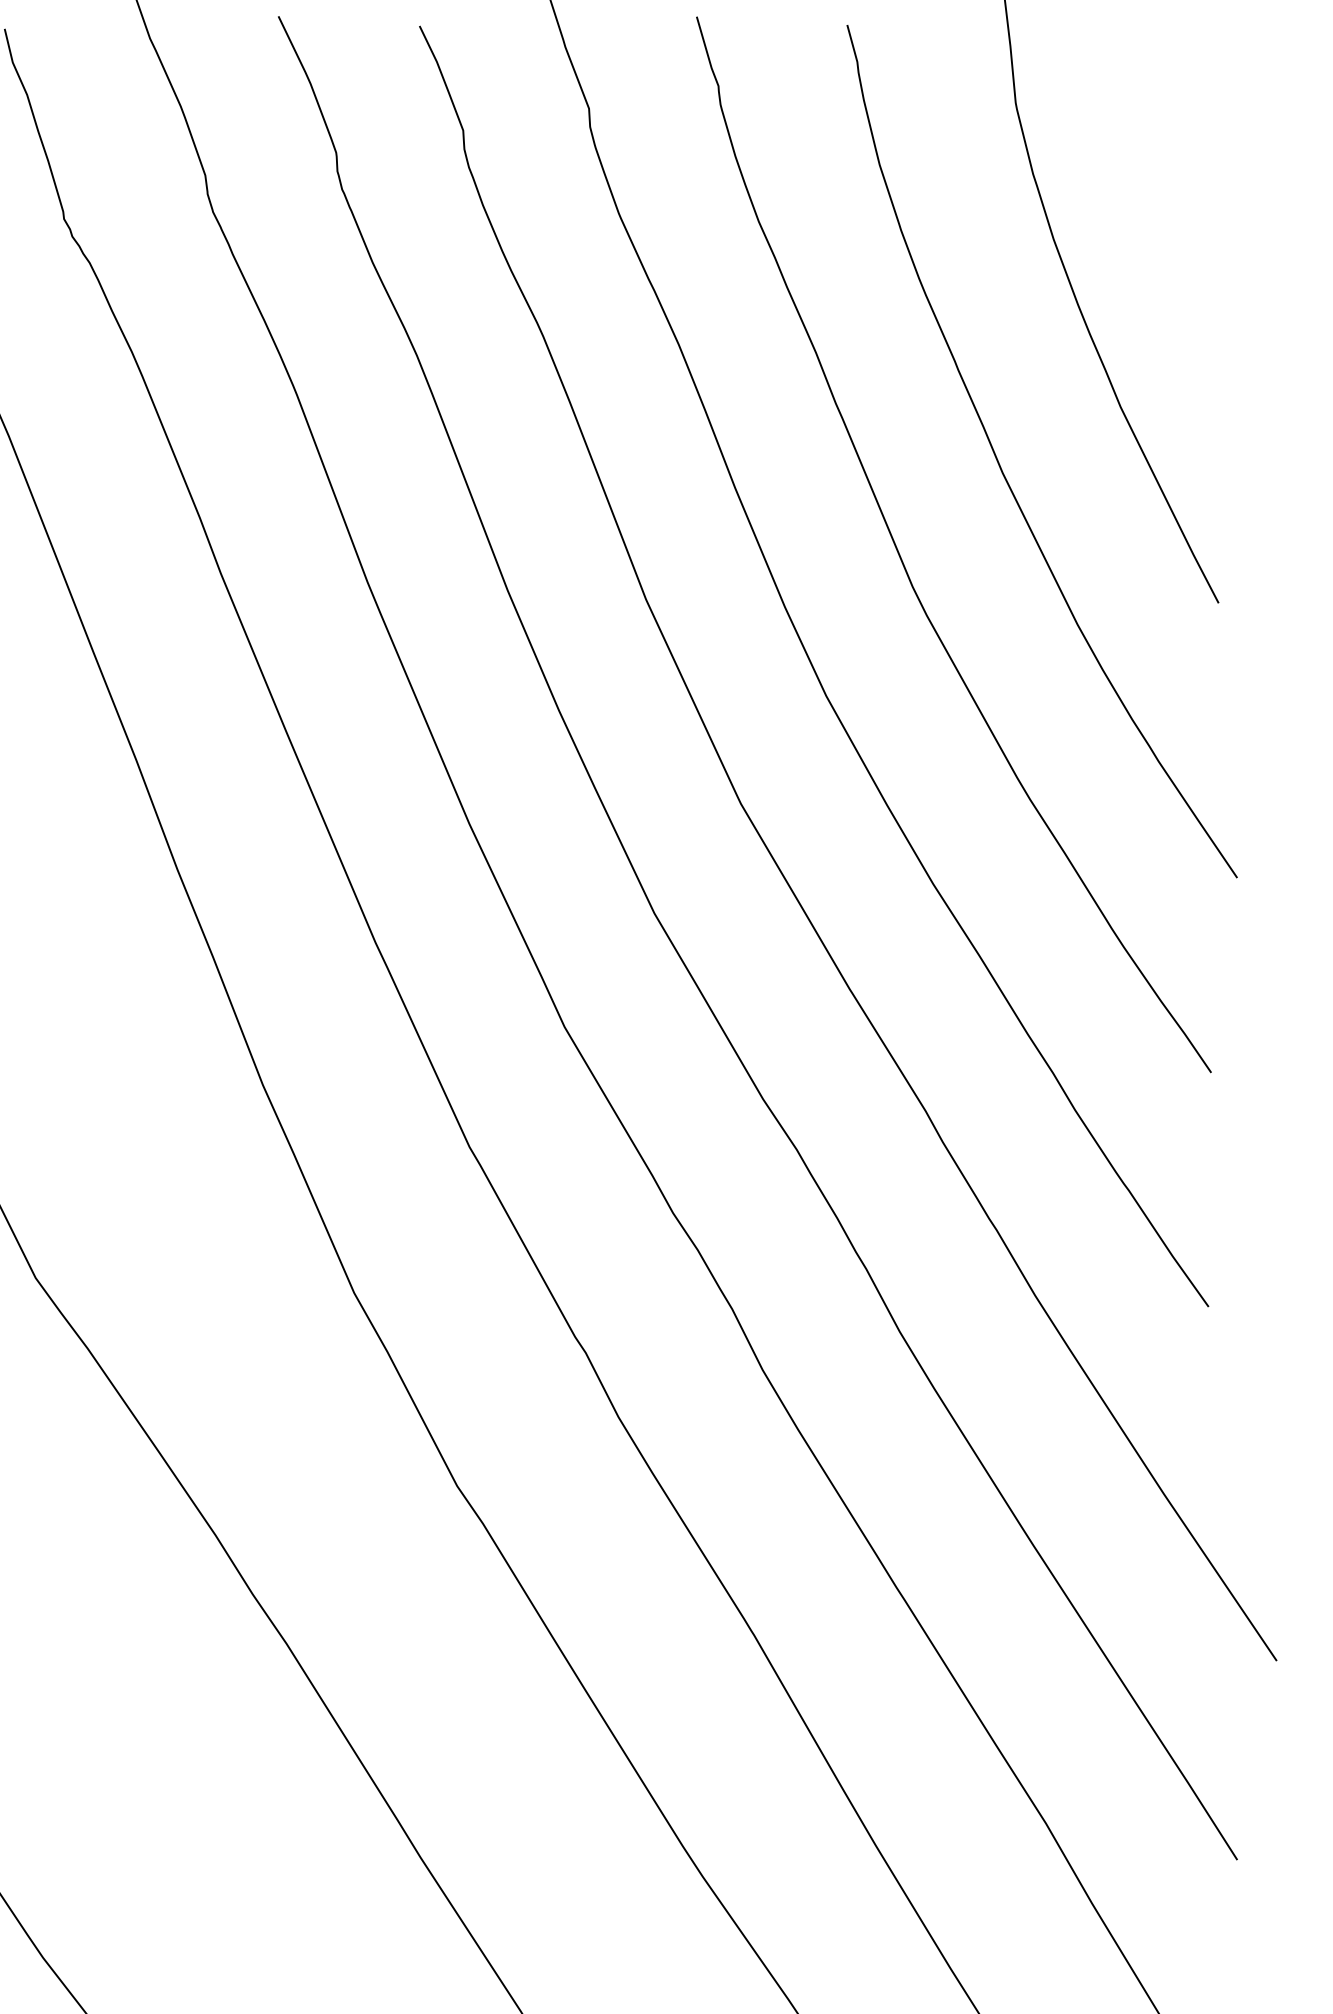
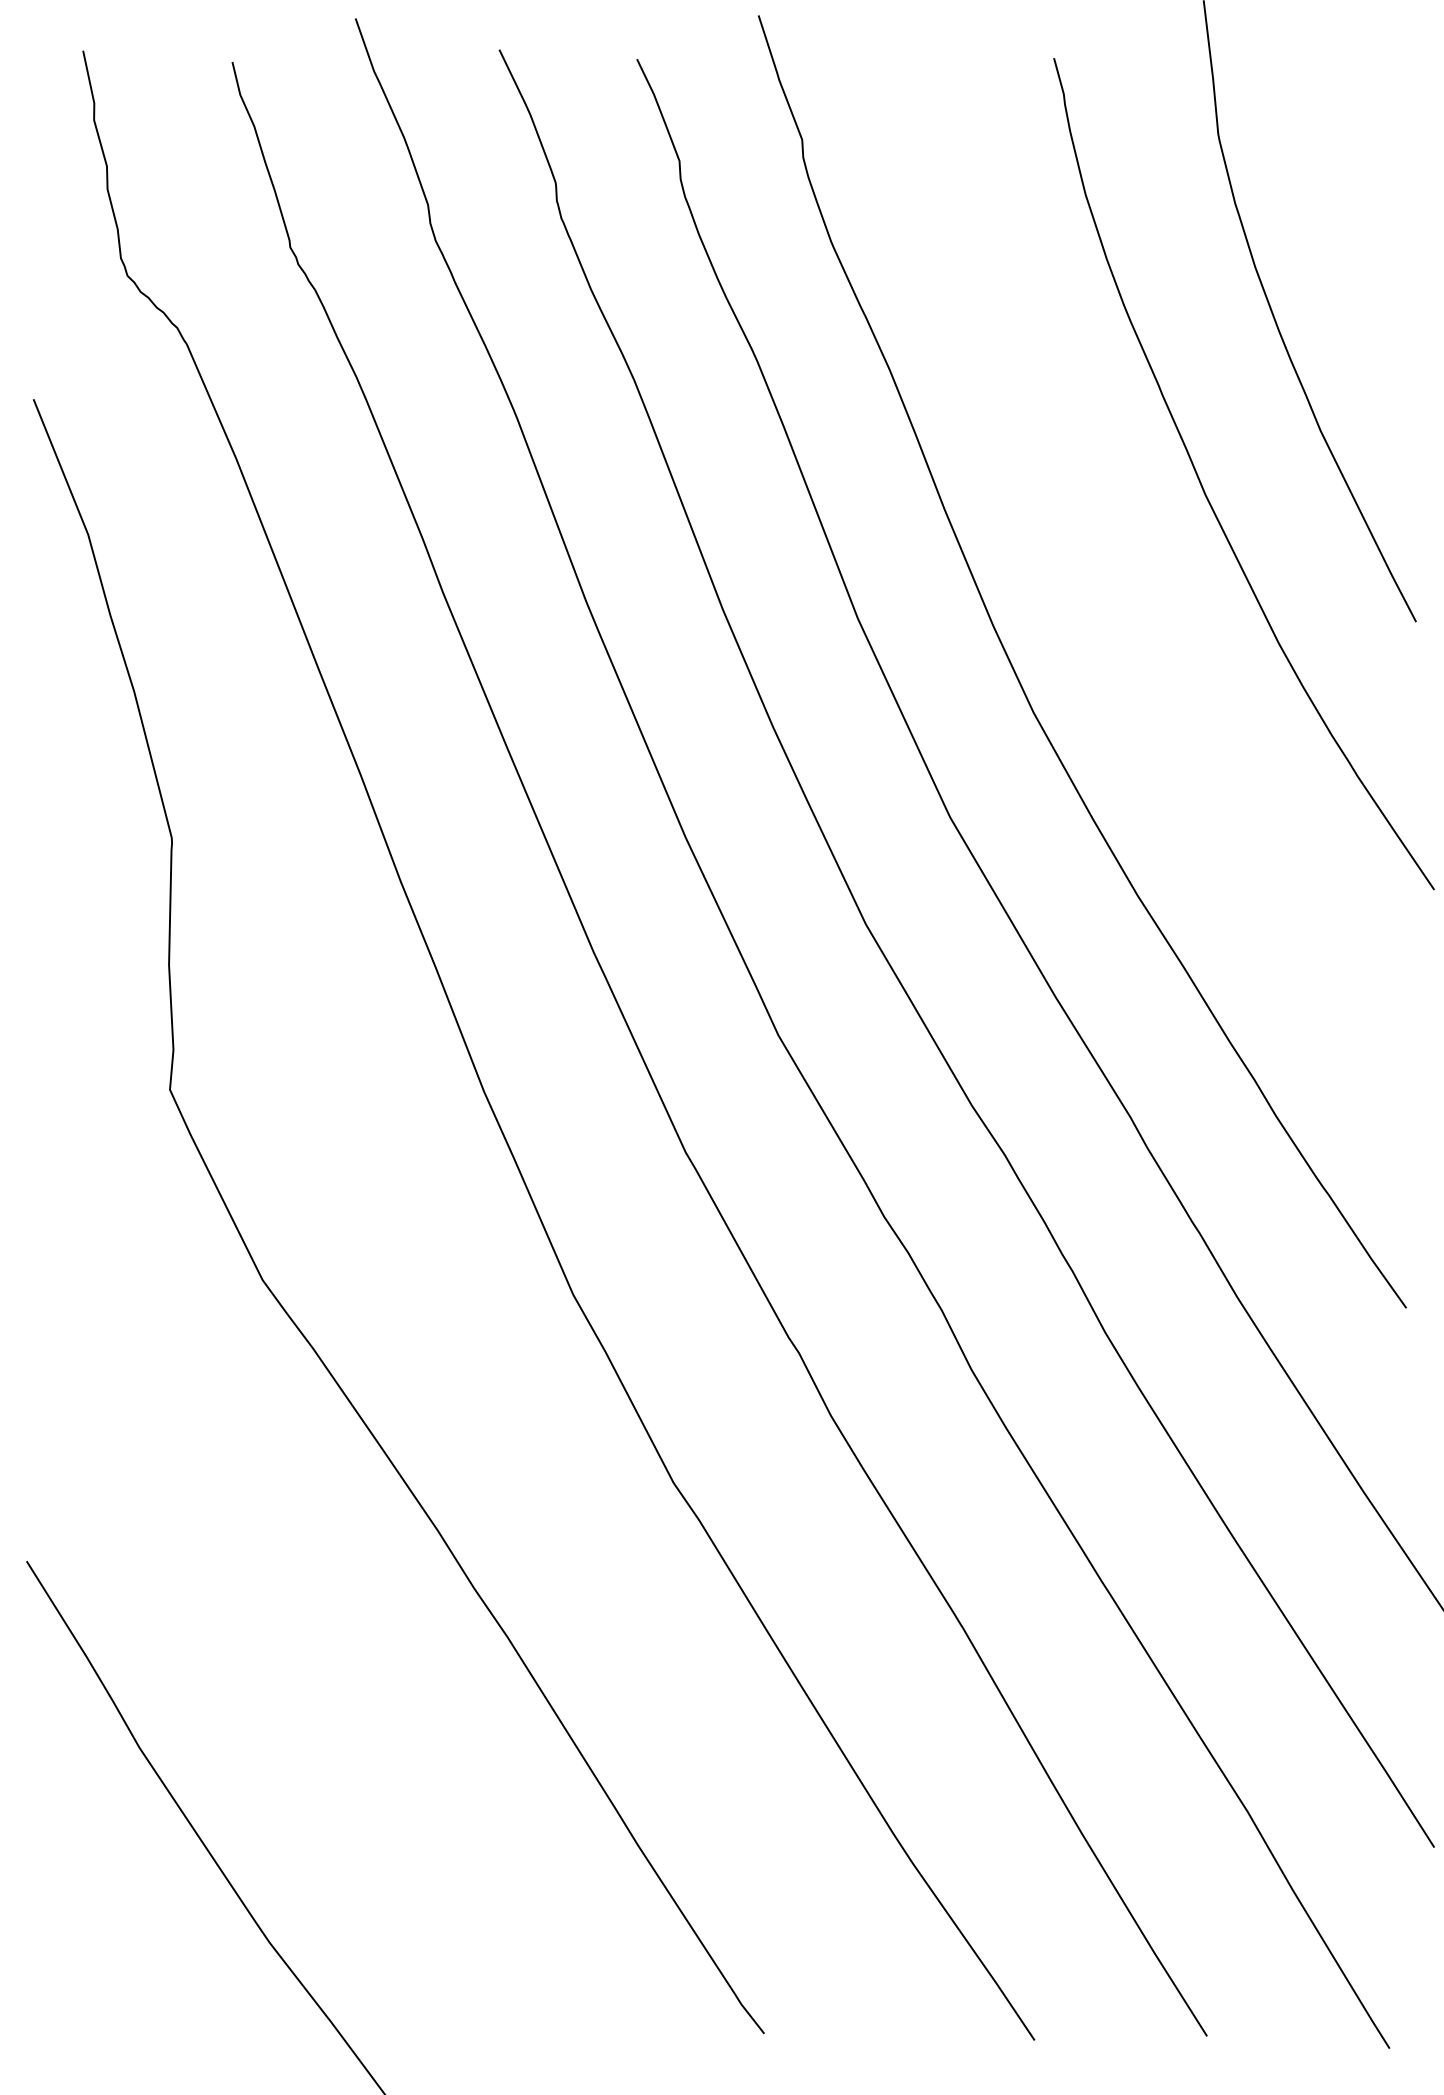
curve: (905, 565) -> (1110, 585), removed

